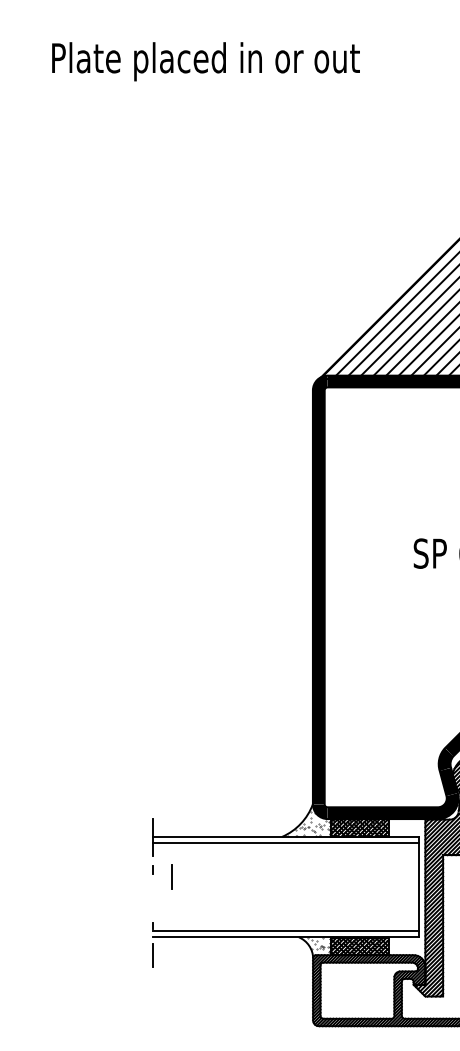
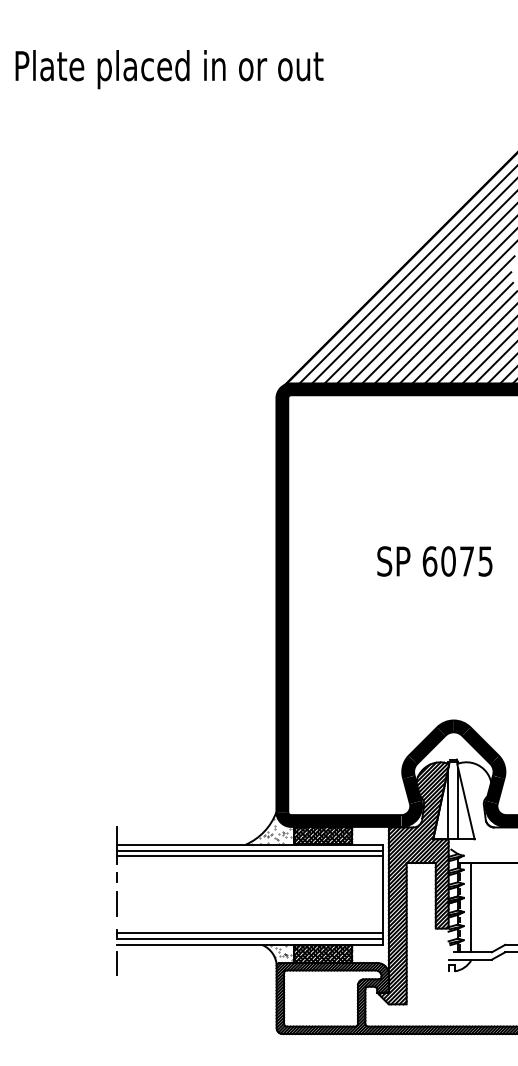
line: (285, 848) -> (249, 856), added
line: (171, 876) -> (116, 903), moved
line: (285, 925) -> (249, 933), added

